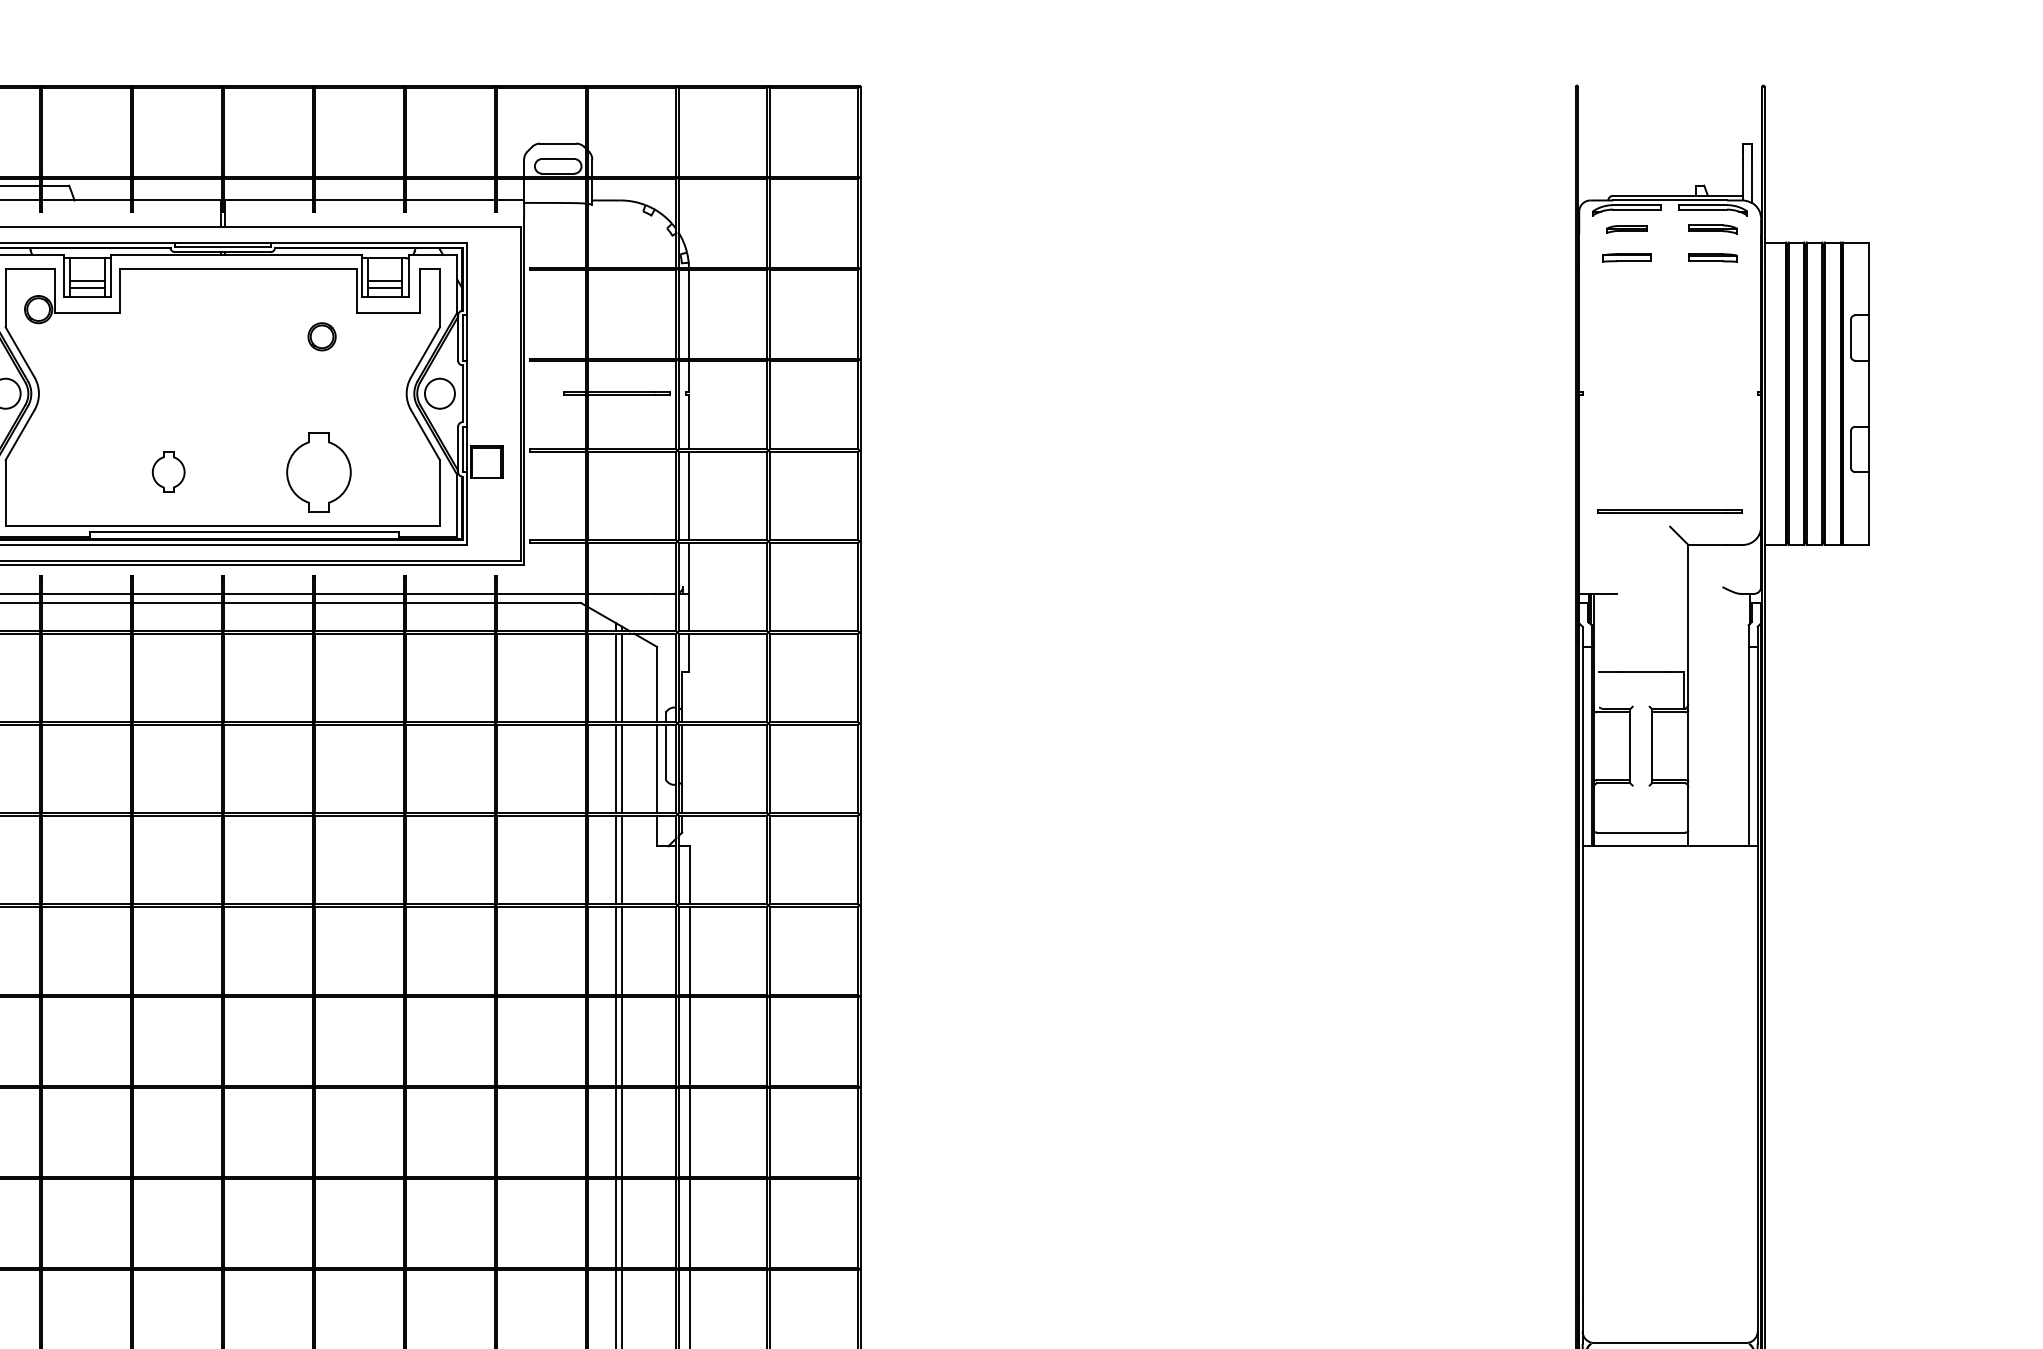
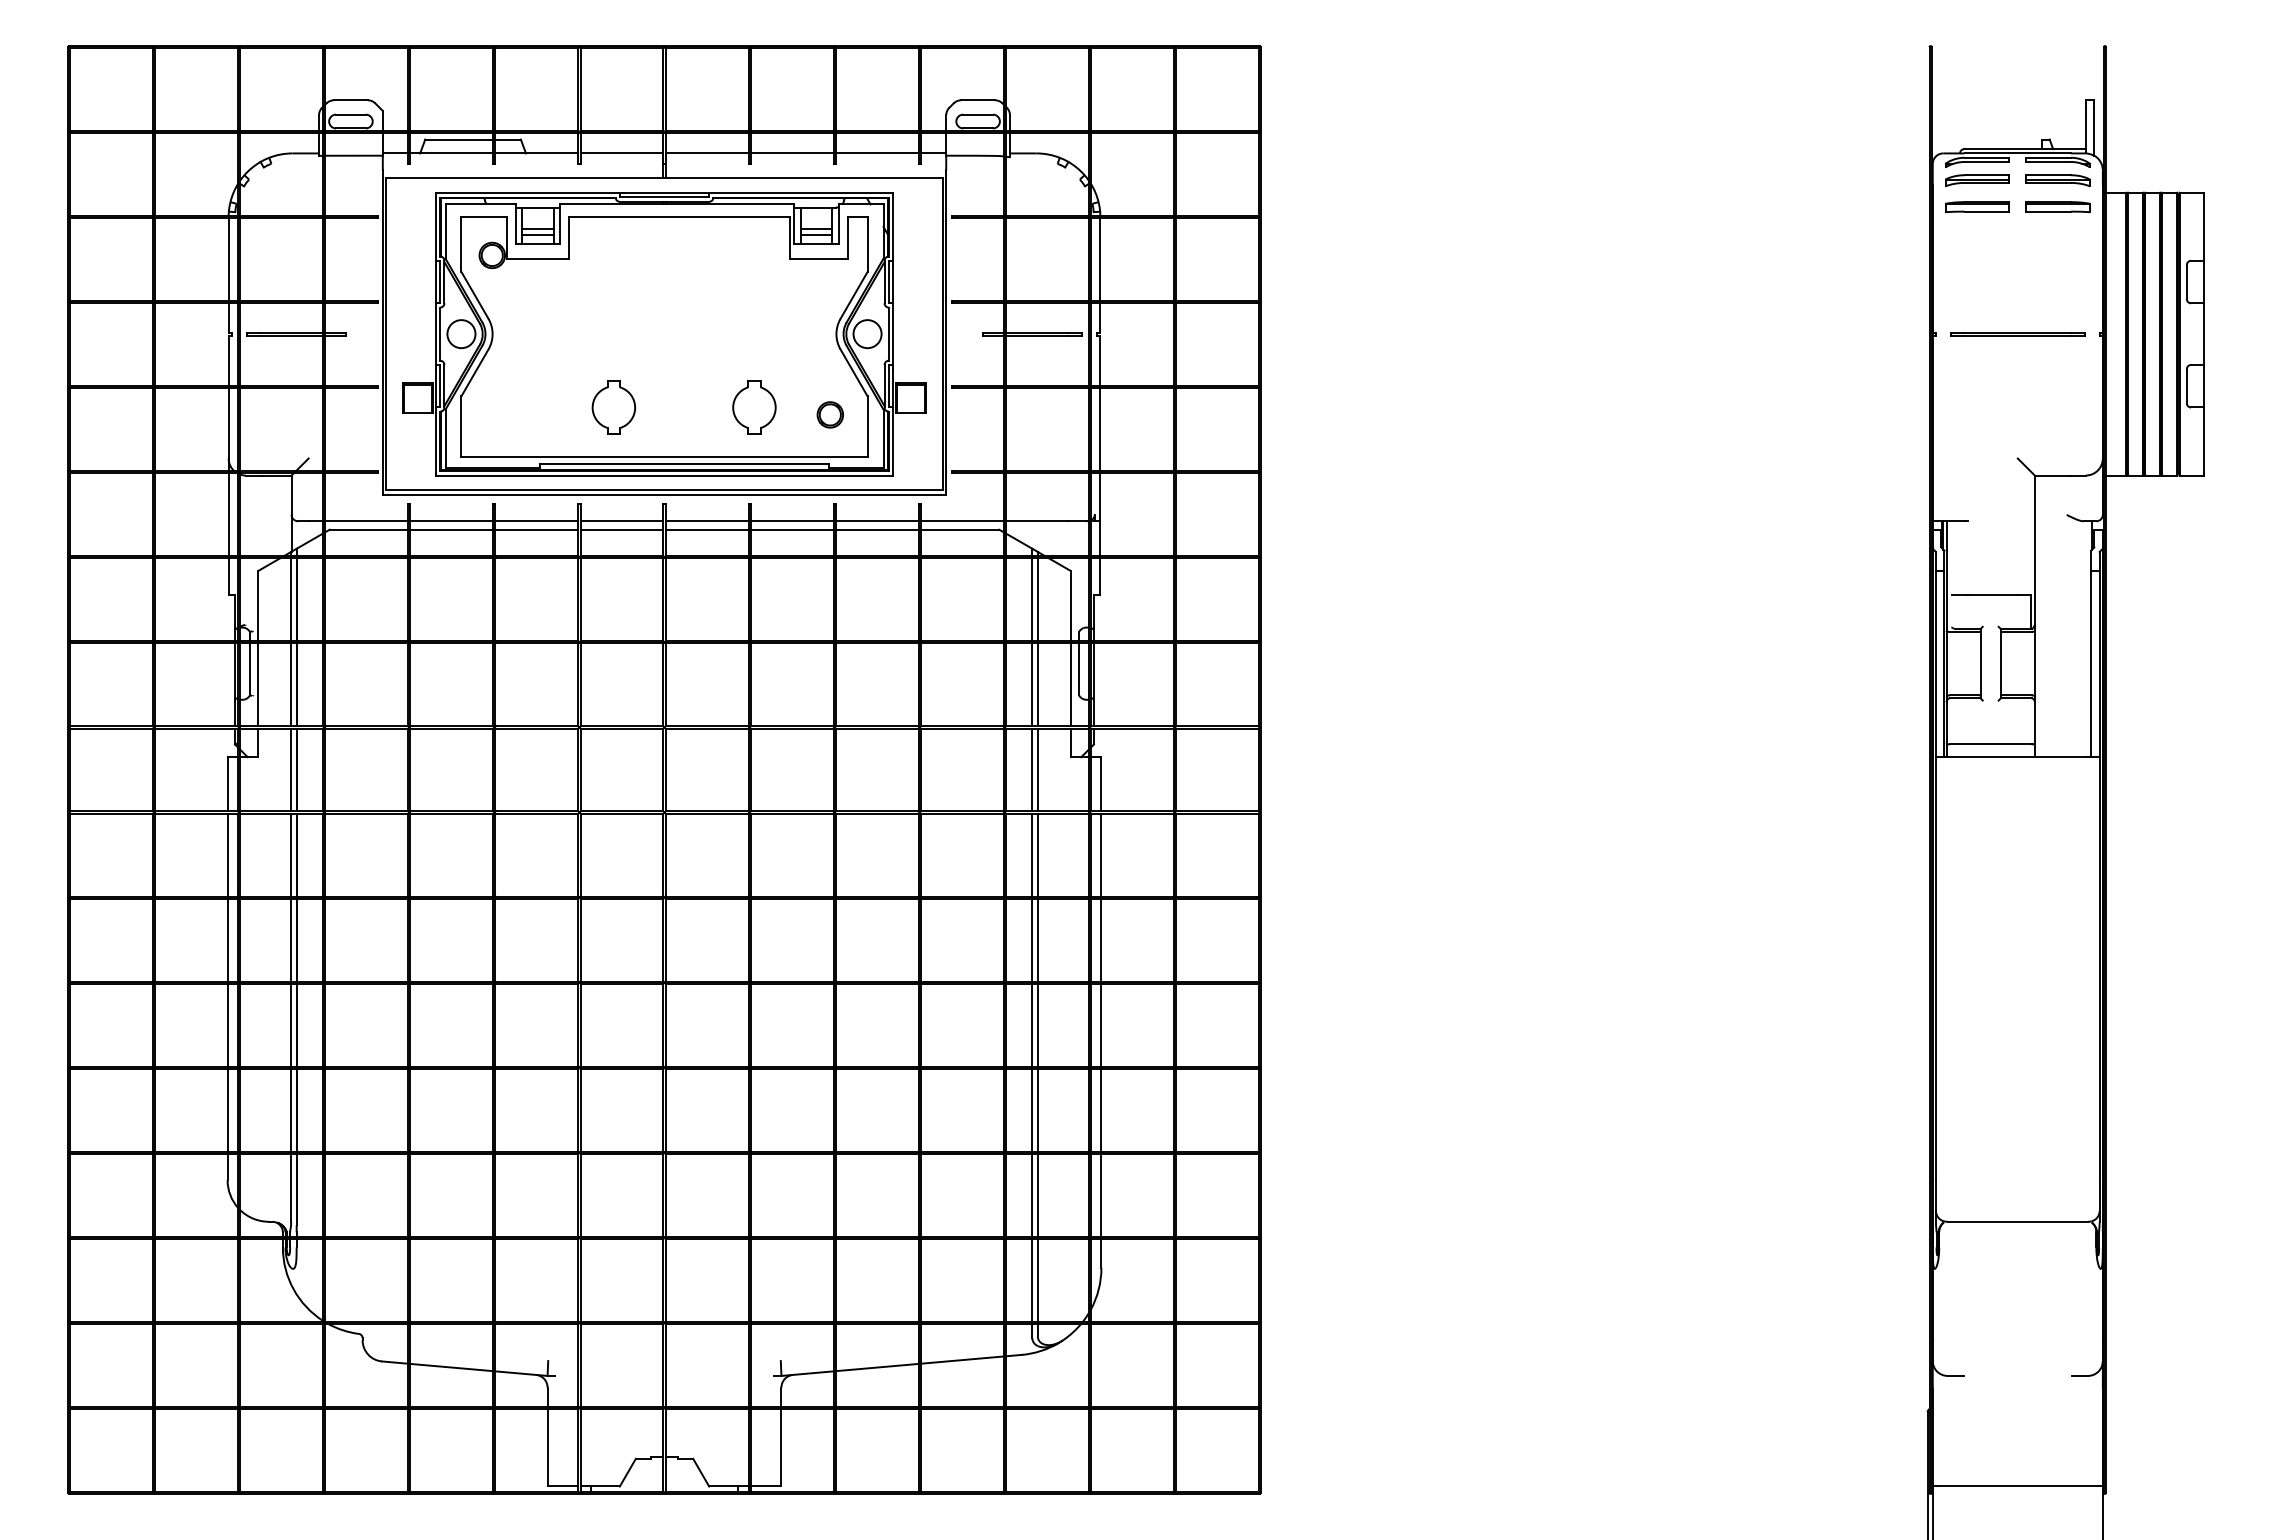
part: (1627, 229) -> (1977, 180), size x1.67
part: (1712, 229) -> (2057, 180), size x1.43
part: (1627, 257) -> (1977, 206), size x1.43
part: (1712, 258) -> (2057, 207), size x1.43
part: (321, 336) -> (829, 414), moved
part: (168, 472) -> (613, 407), size x1.43
part: (319, 472) -> (754, 407), size x0.71
line: (1669, 510) -> (2017, 333), moved

